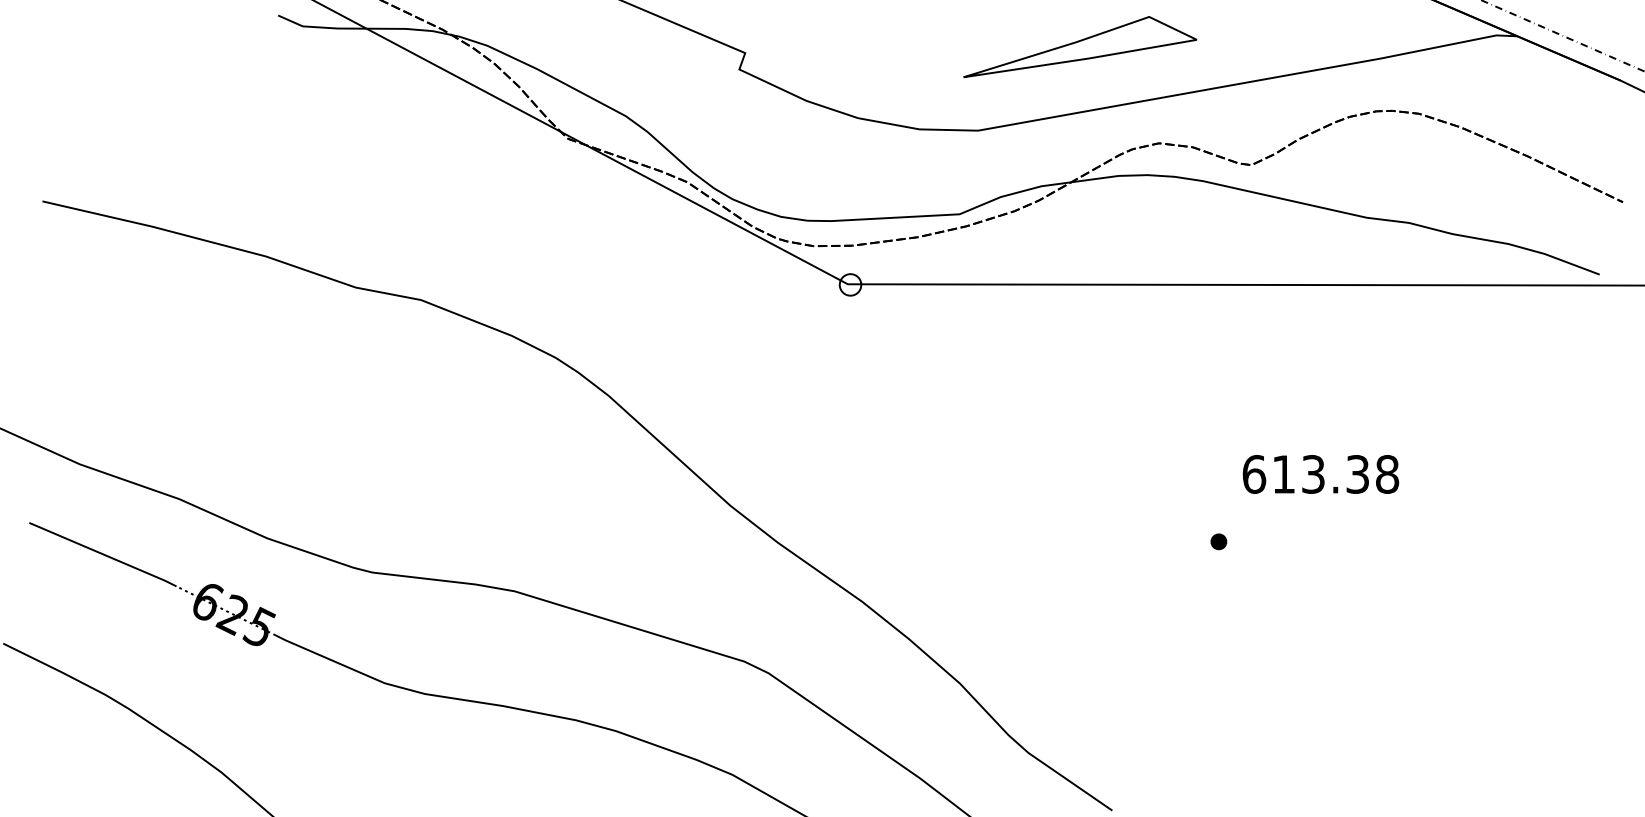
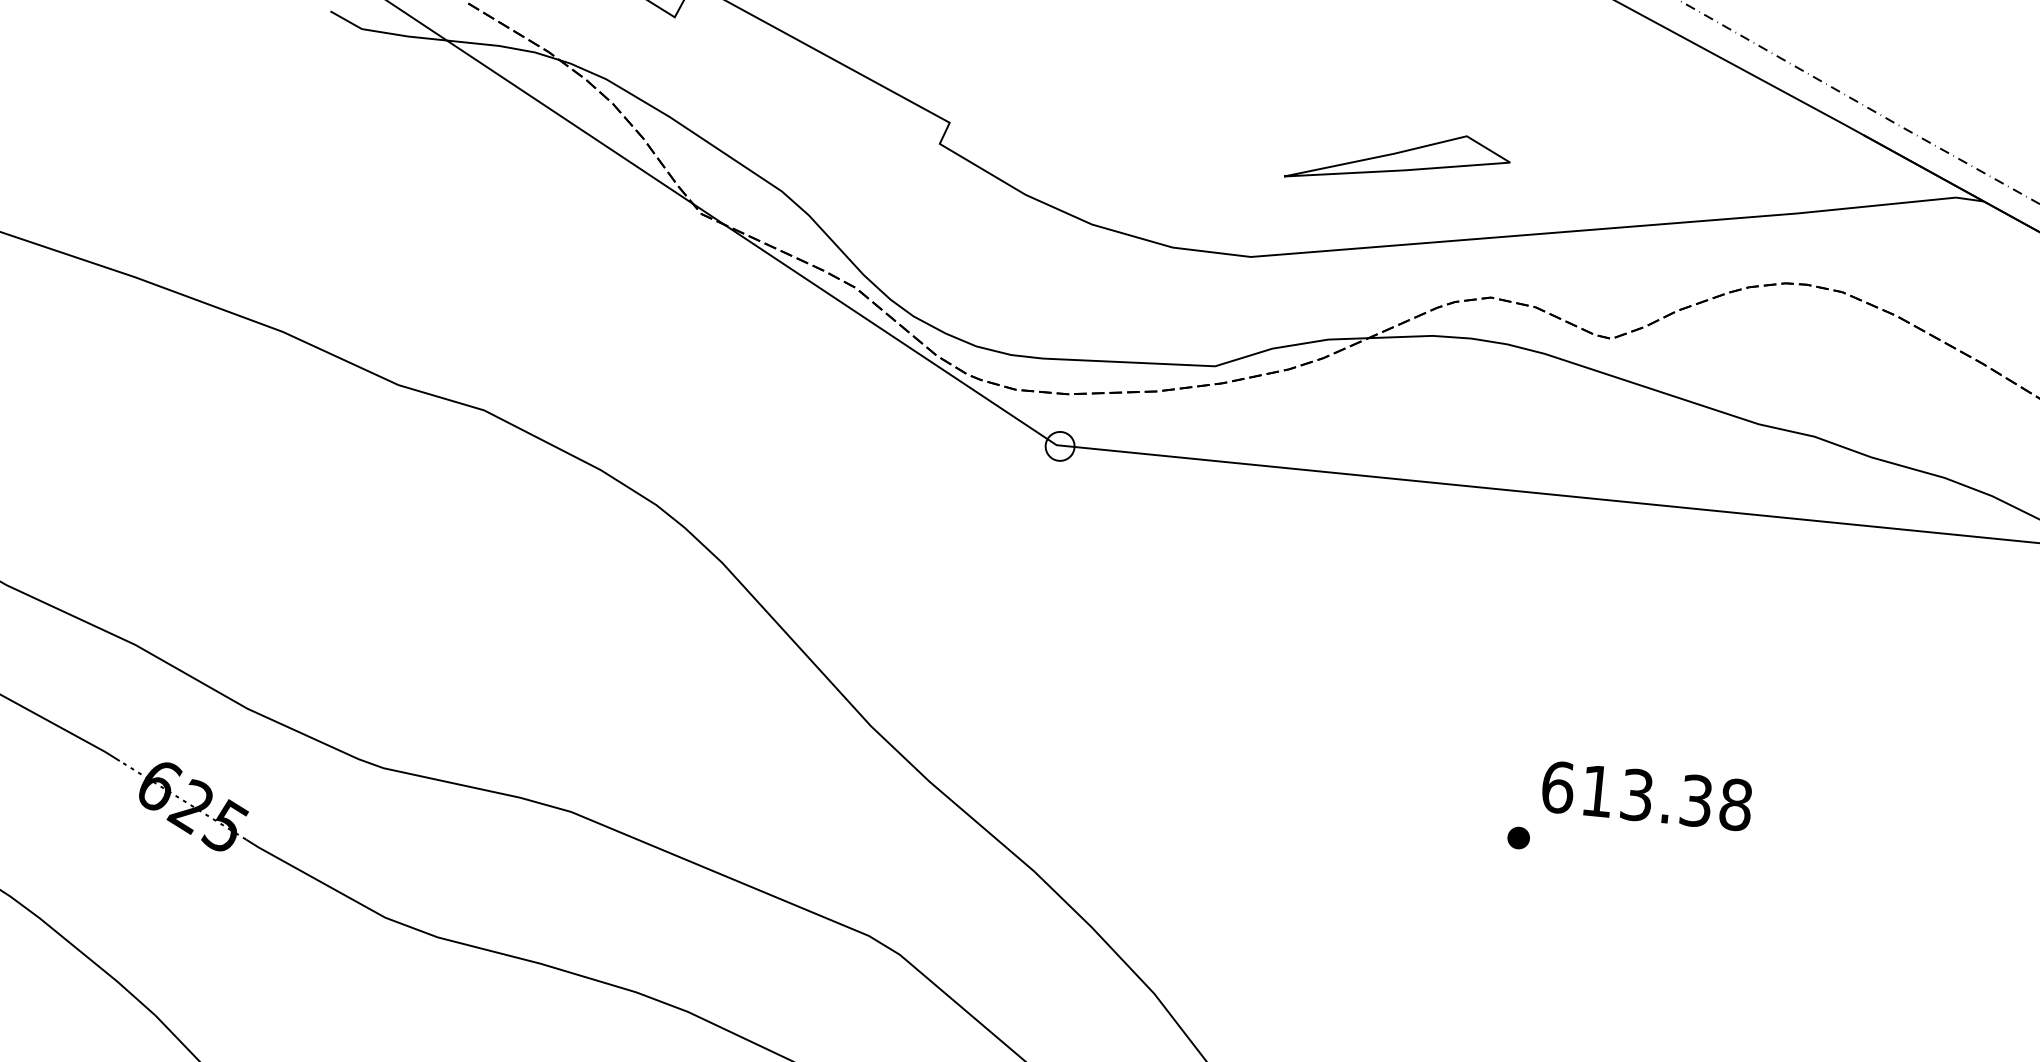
part: (1079, 46) -> (1397, 157), size x0.71
text: (1320, 474) -> (1646, 796), moved

